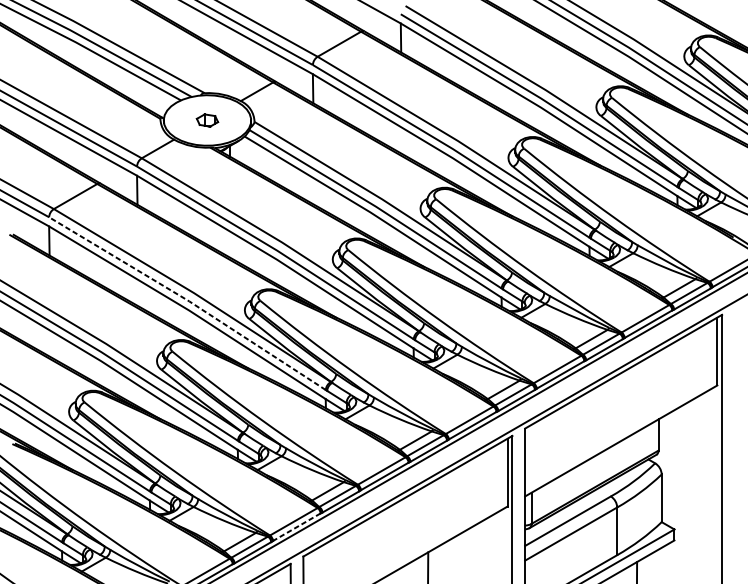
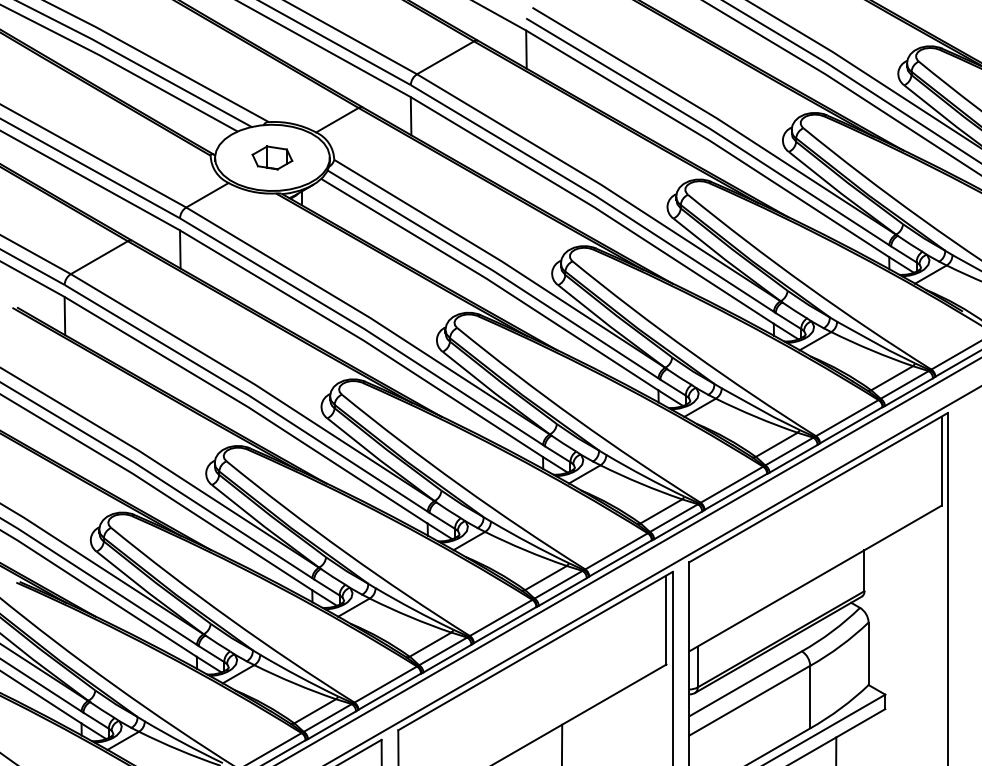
part: (207, 120) -> (272, 157), size x1.43
line: (189, 301) -> (248, 395), dashed -> solid
line: (296, 527) -> (389, 691), dashed -> solid

